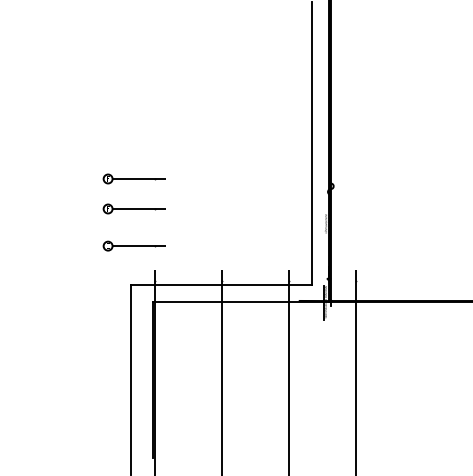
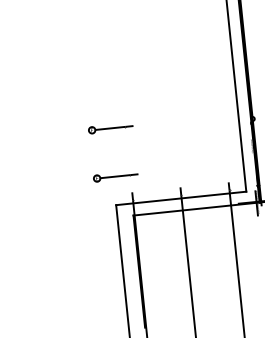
part: (133, 208) -> (112, 149), removed

